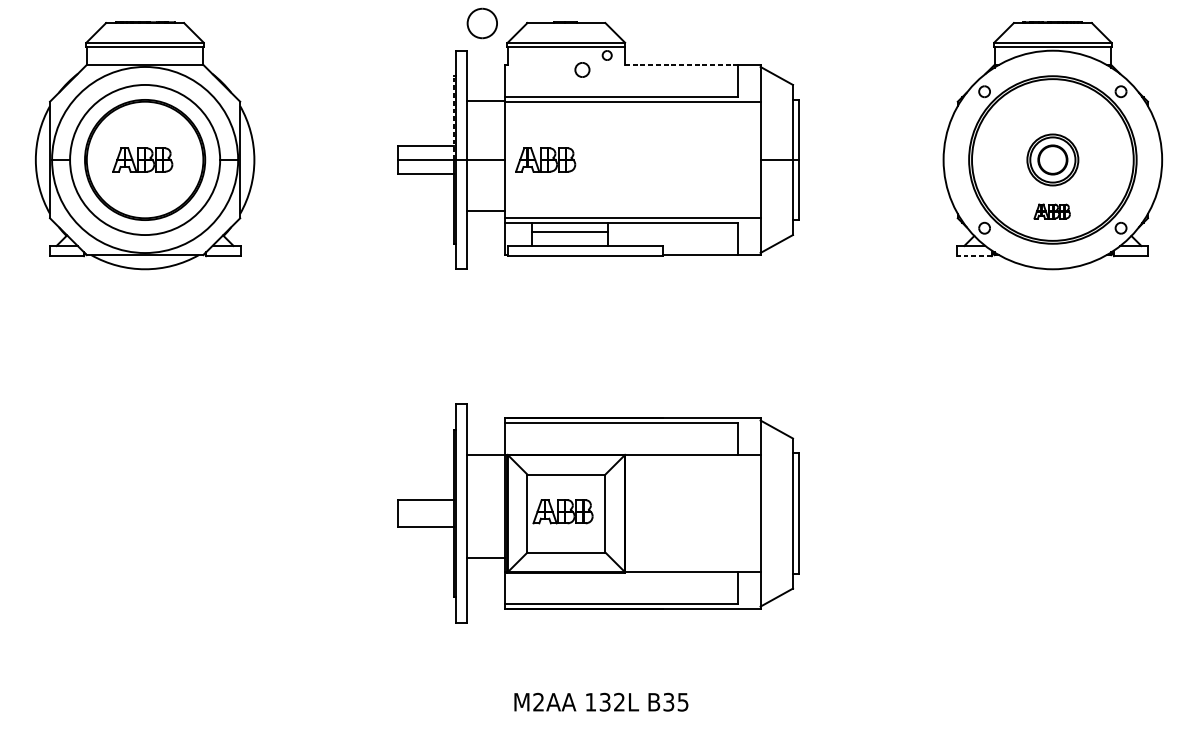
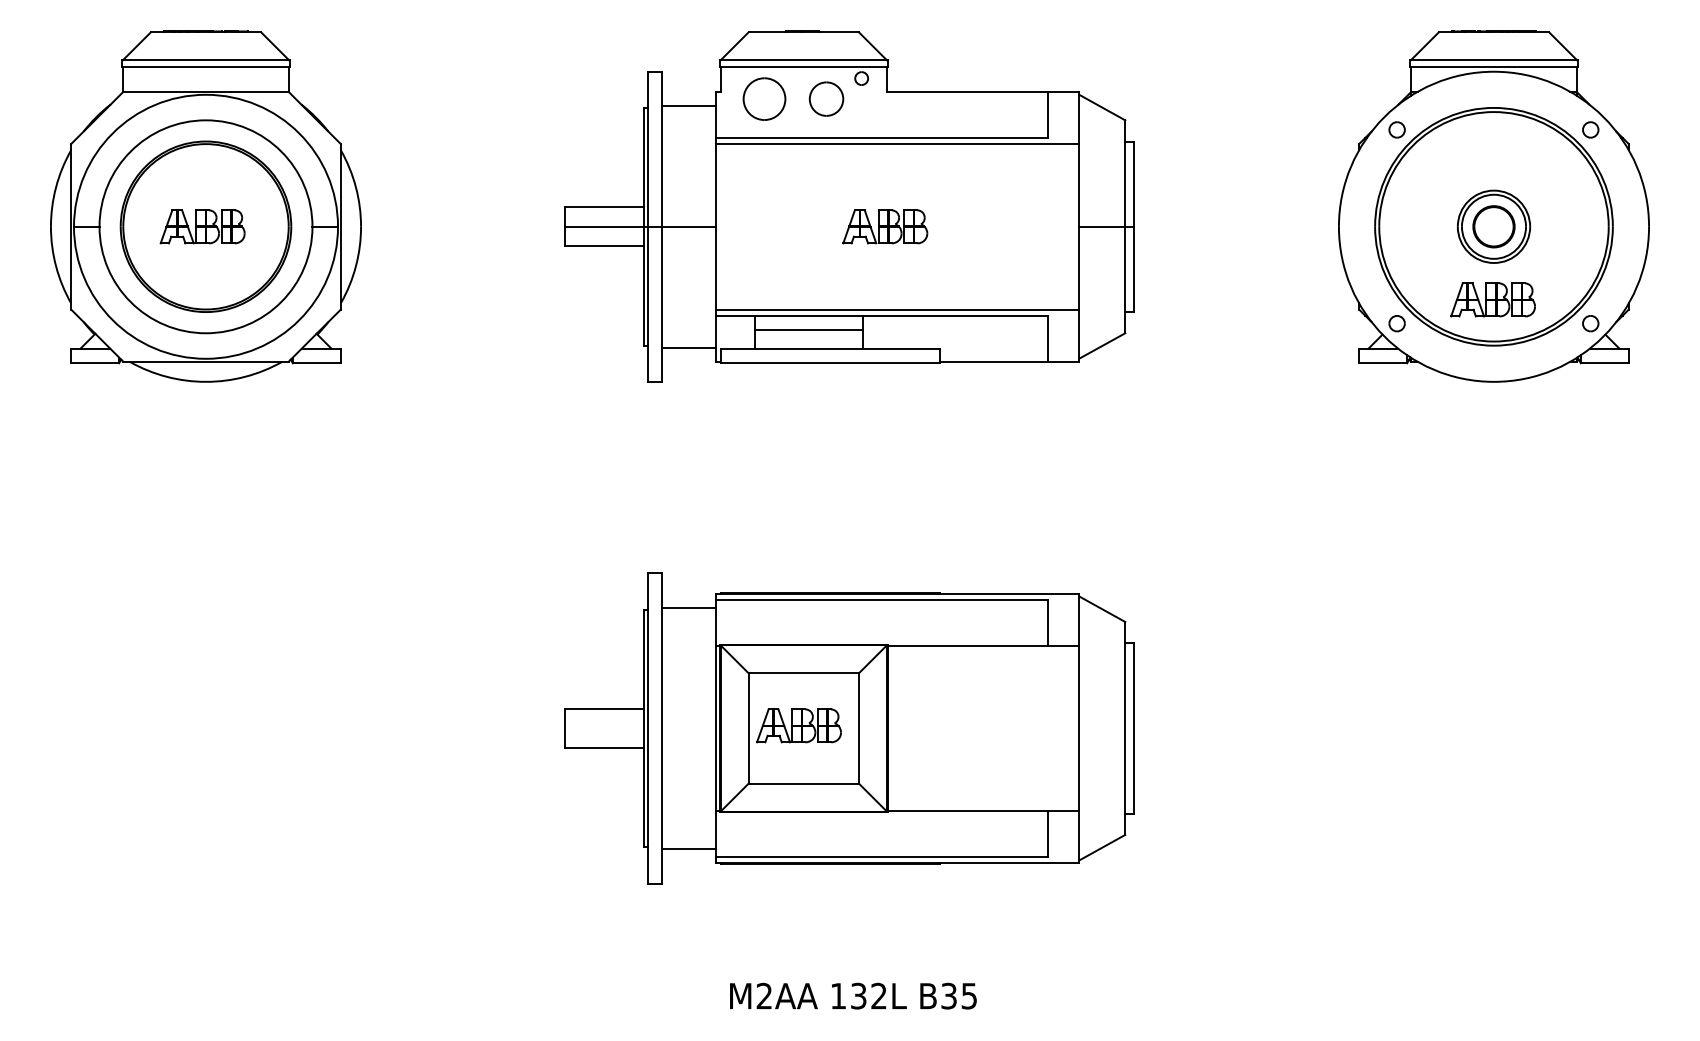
part: (482, 23) -> (764, 98), moved
line: (681, 64) -> (967, 91), dashed -> solid
part: (582, 69) -> (826, 98), size x1.67
line: (485, 100) -> (688, 105), moved
line: (453, 117) -> (643, 166), dashed -> solid
part: (545, 159) -> (885, 226), moved
line: (485, 211) -> (688, 347), moved
part: (1051, 211) -> (1492, 299), size x1.67
line: (974, 256) -> (1382, 363), dashed -> solid
line: (485, 455) -> (688, 607), moved
line: (485, 558) -> (688, 849), moved

